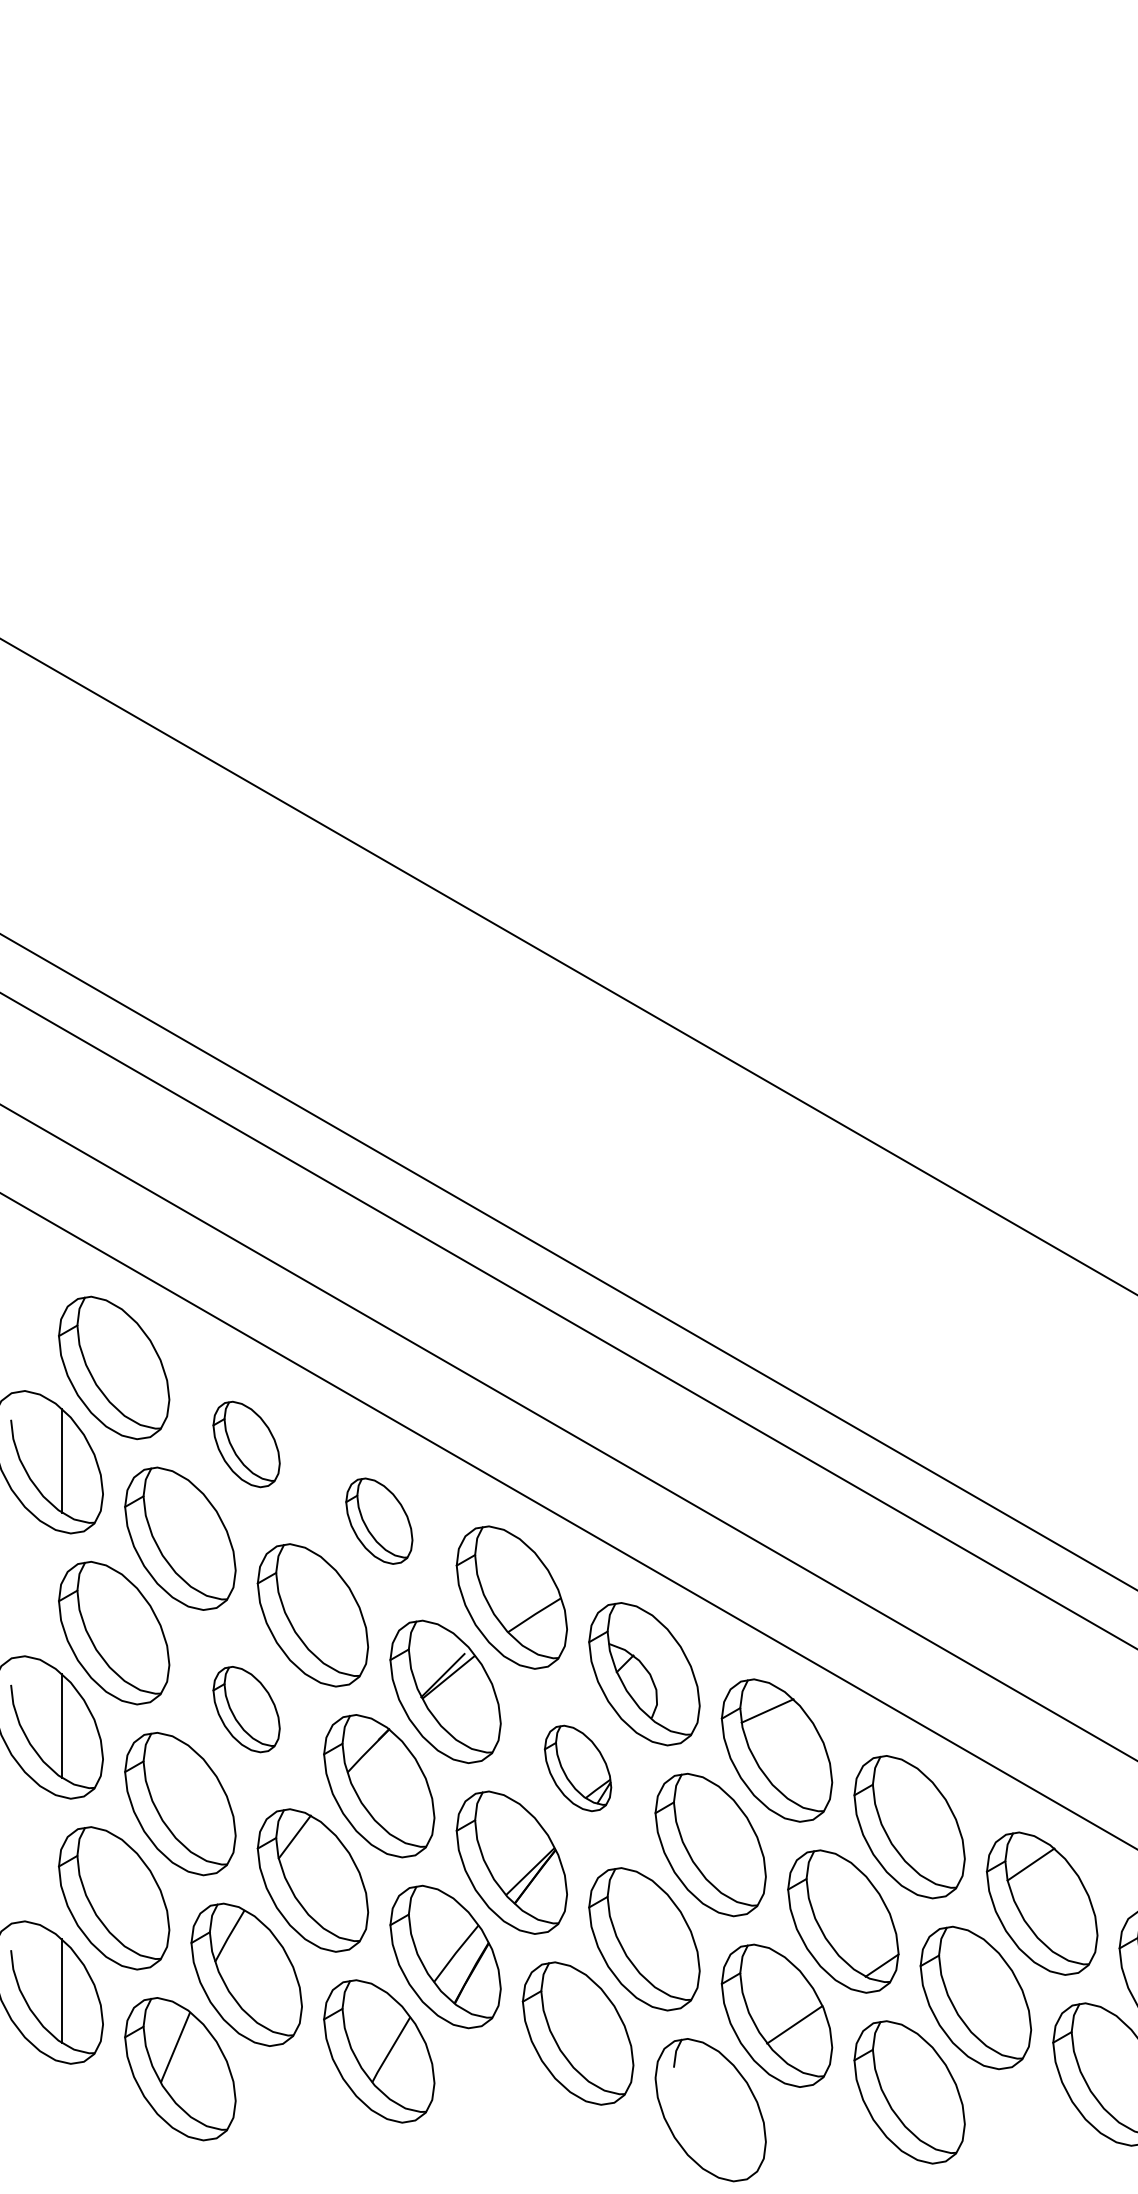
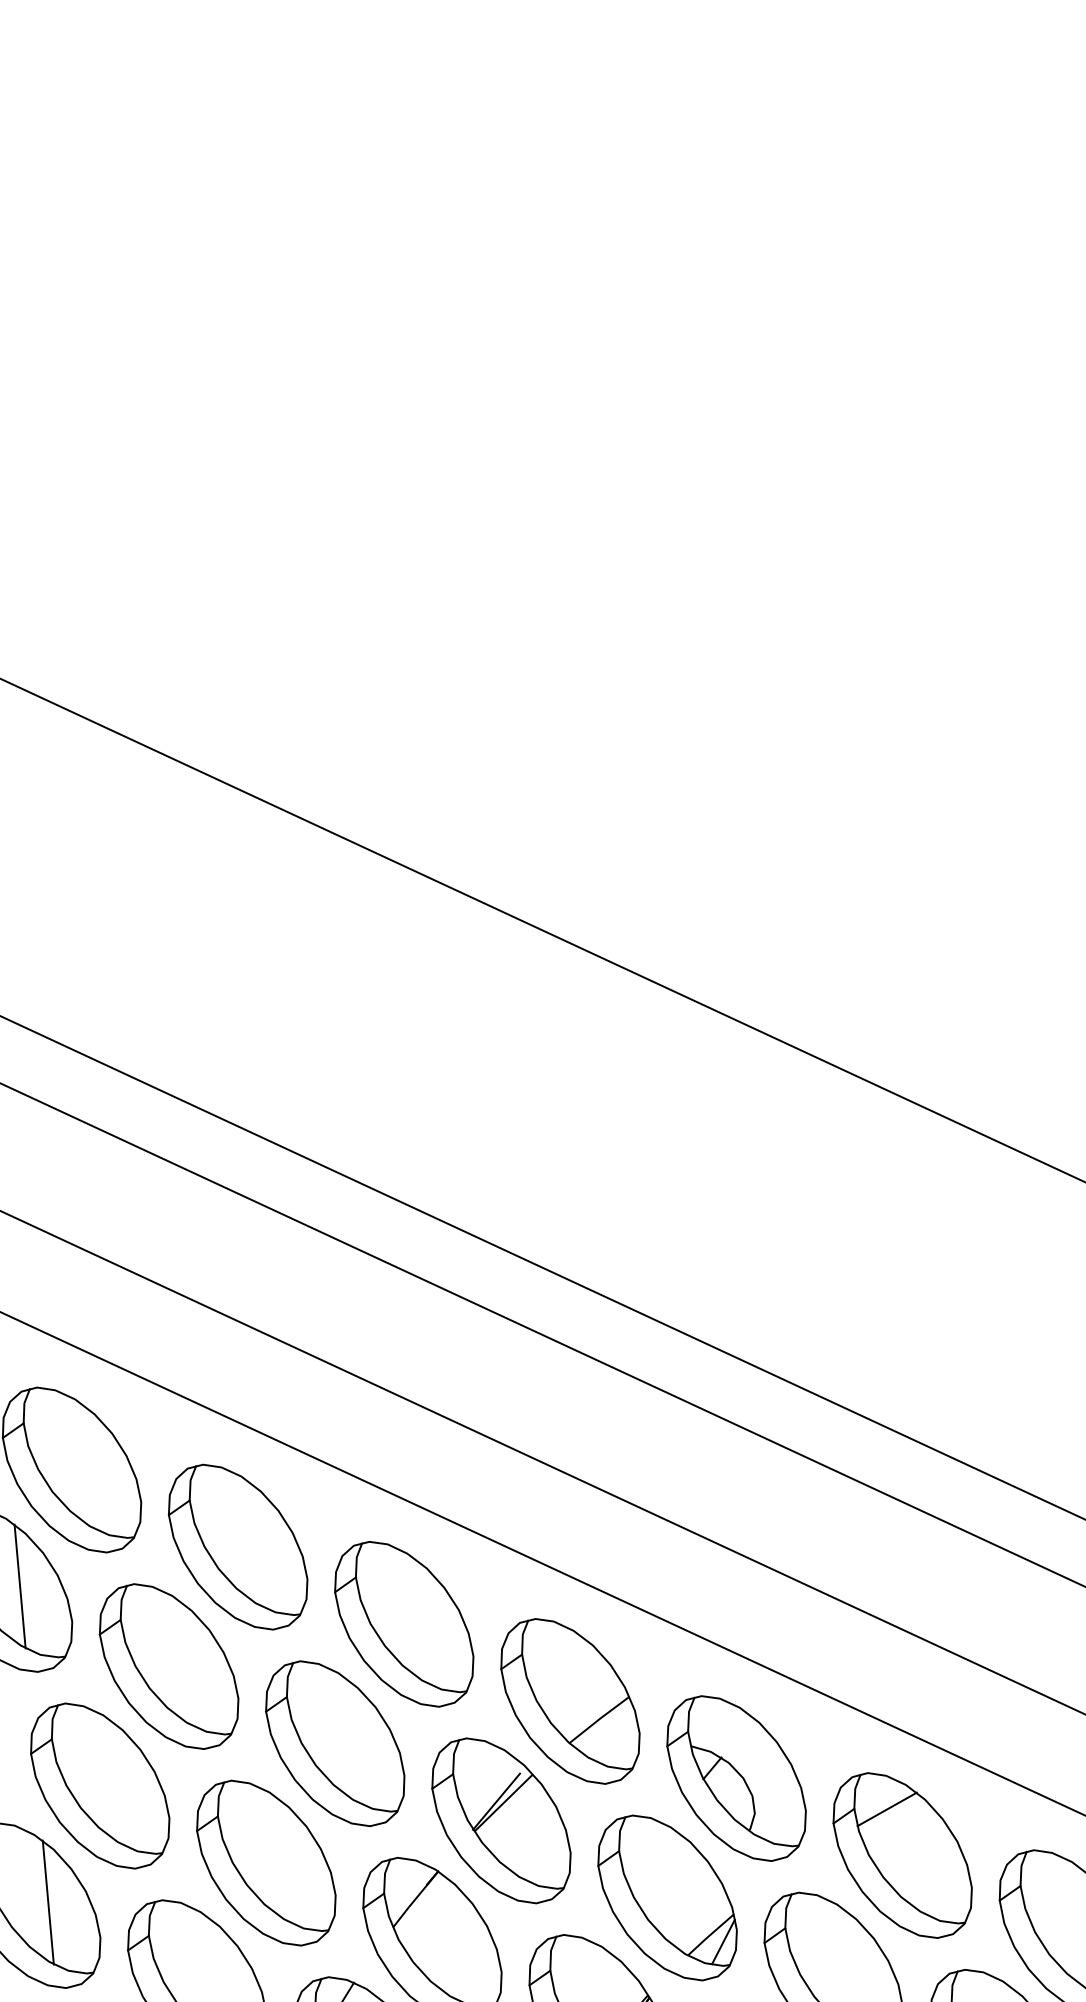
part: (246, 1444) -> (237, 1547), size x1.67
part: (379, 1521) -> (404, 1624), size x1.67
part: (246, 1709) -> (266, 1863), size x1.67
part: (577, 1768) -> (666, 1898), size x1.67

